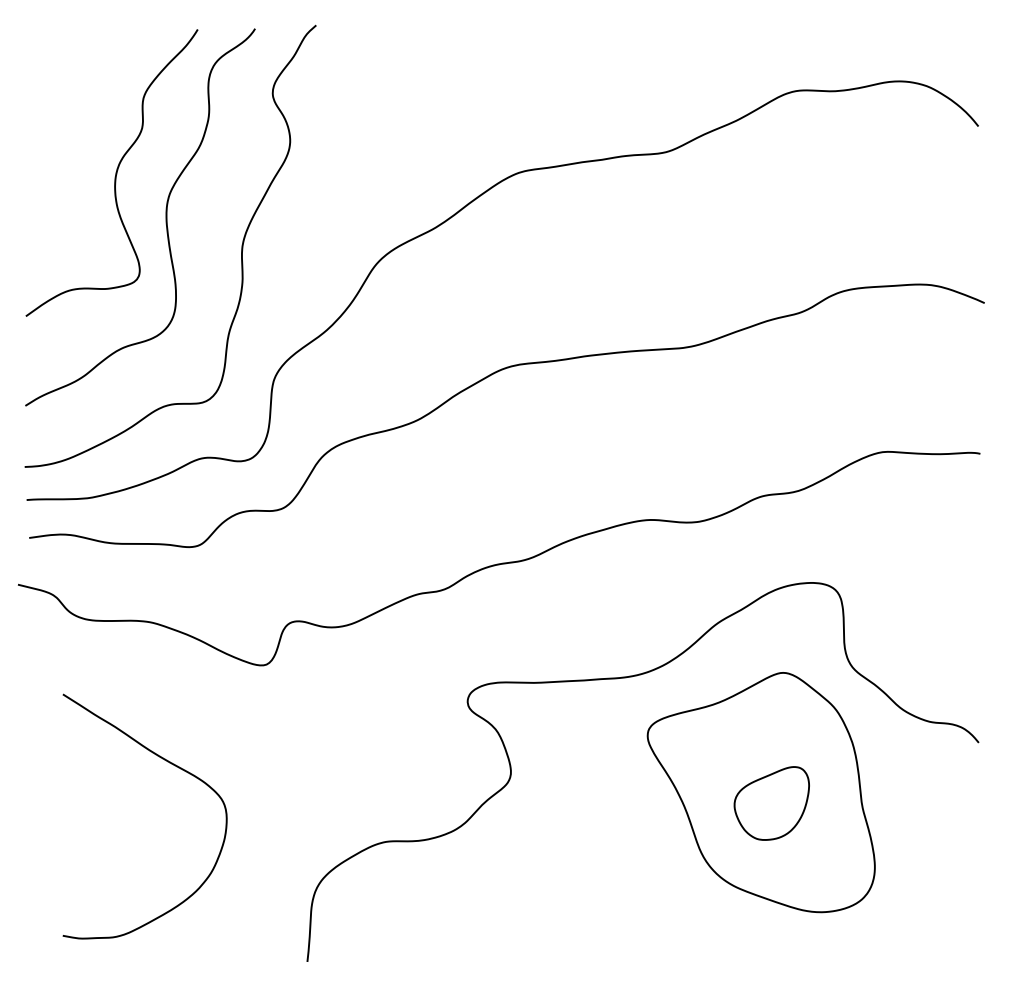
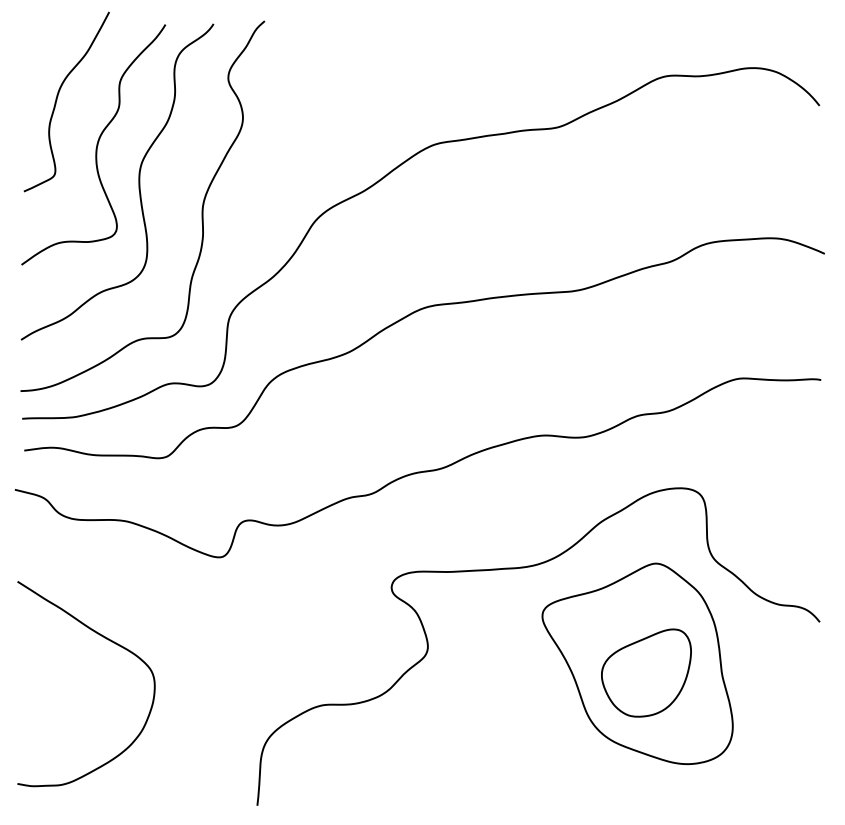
curve: (68, 120) -> (57, 100), added
curve: (175, 767) -> (111, 642), moved
part: (771, 802) -> (646, 672), size x1.43

